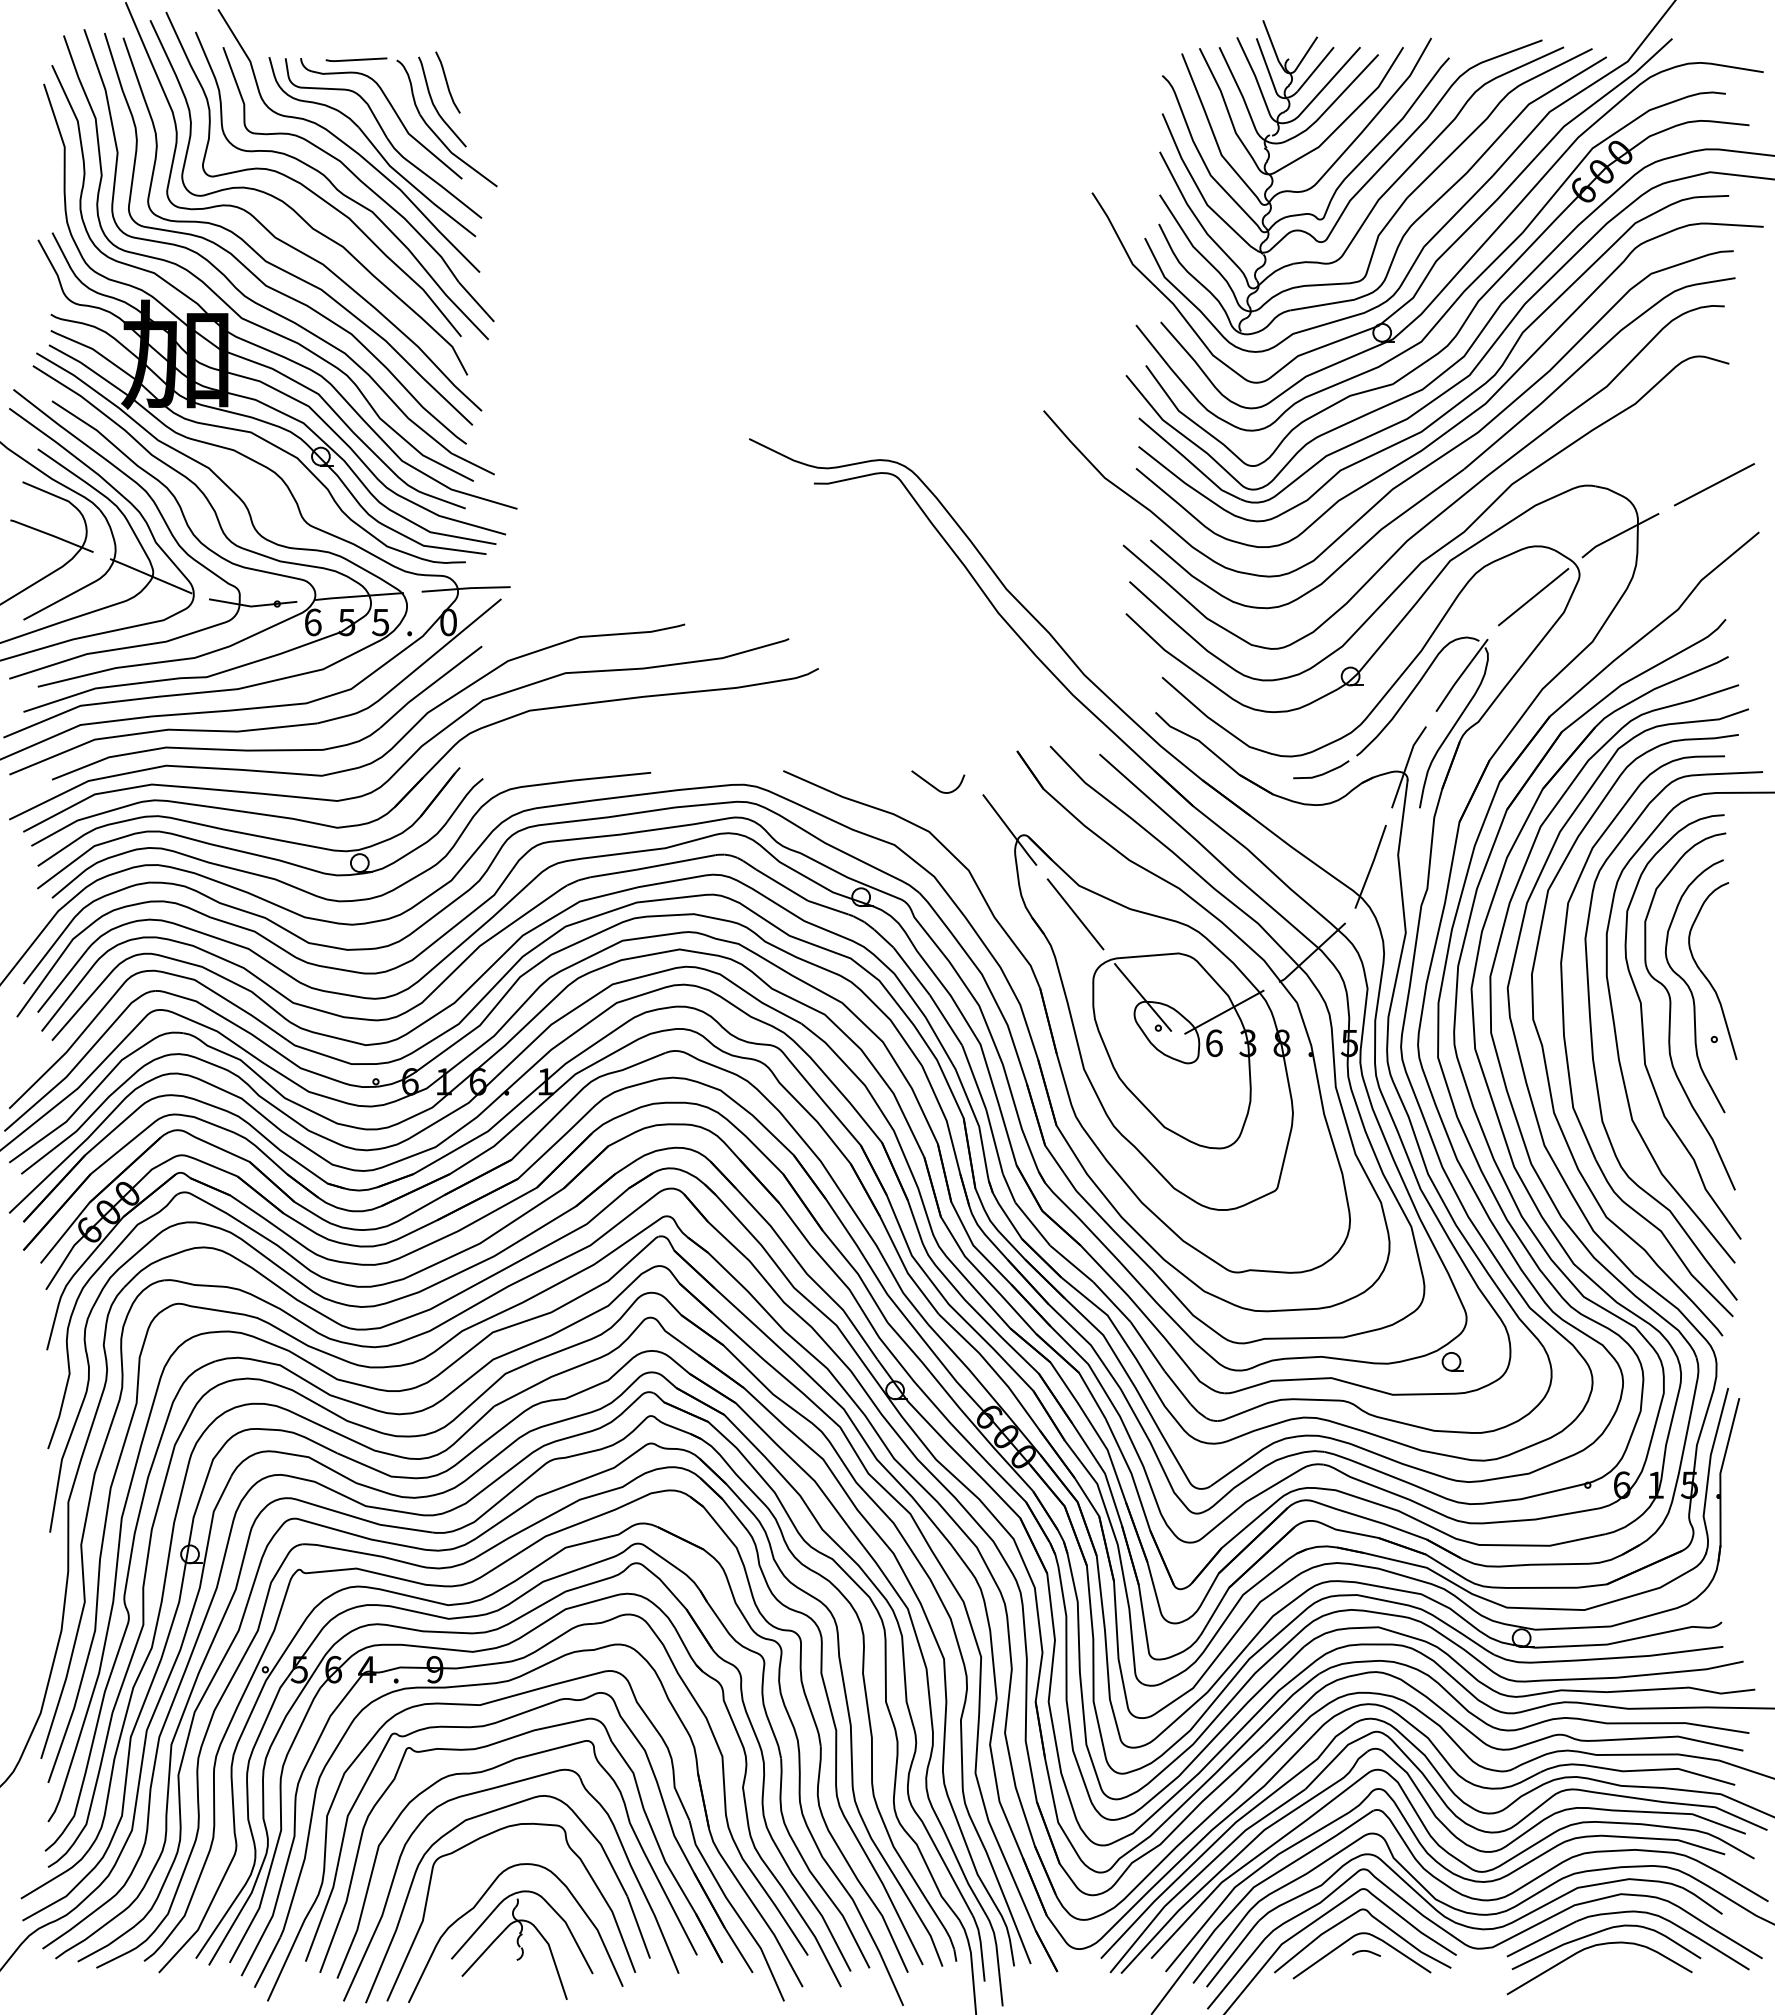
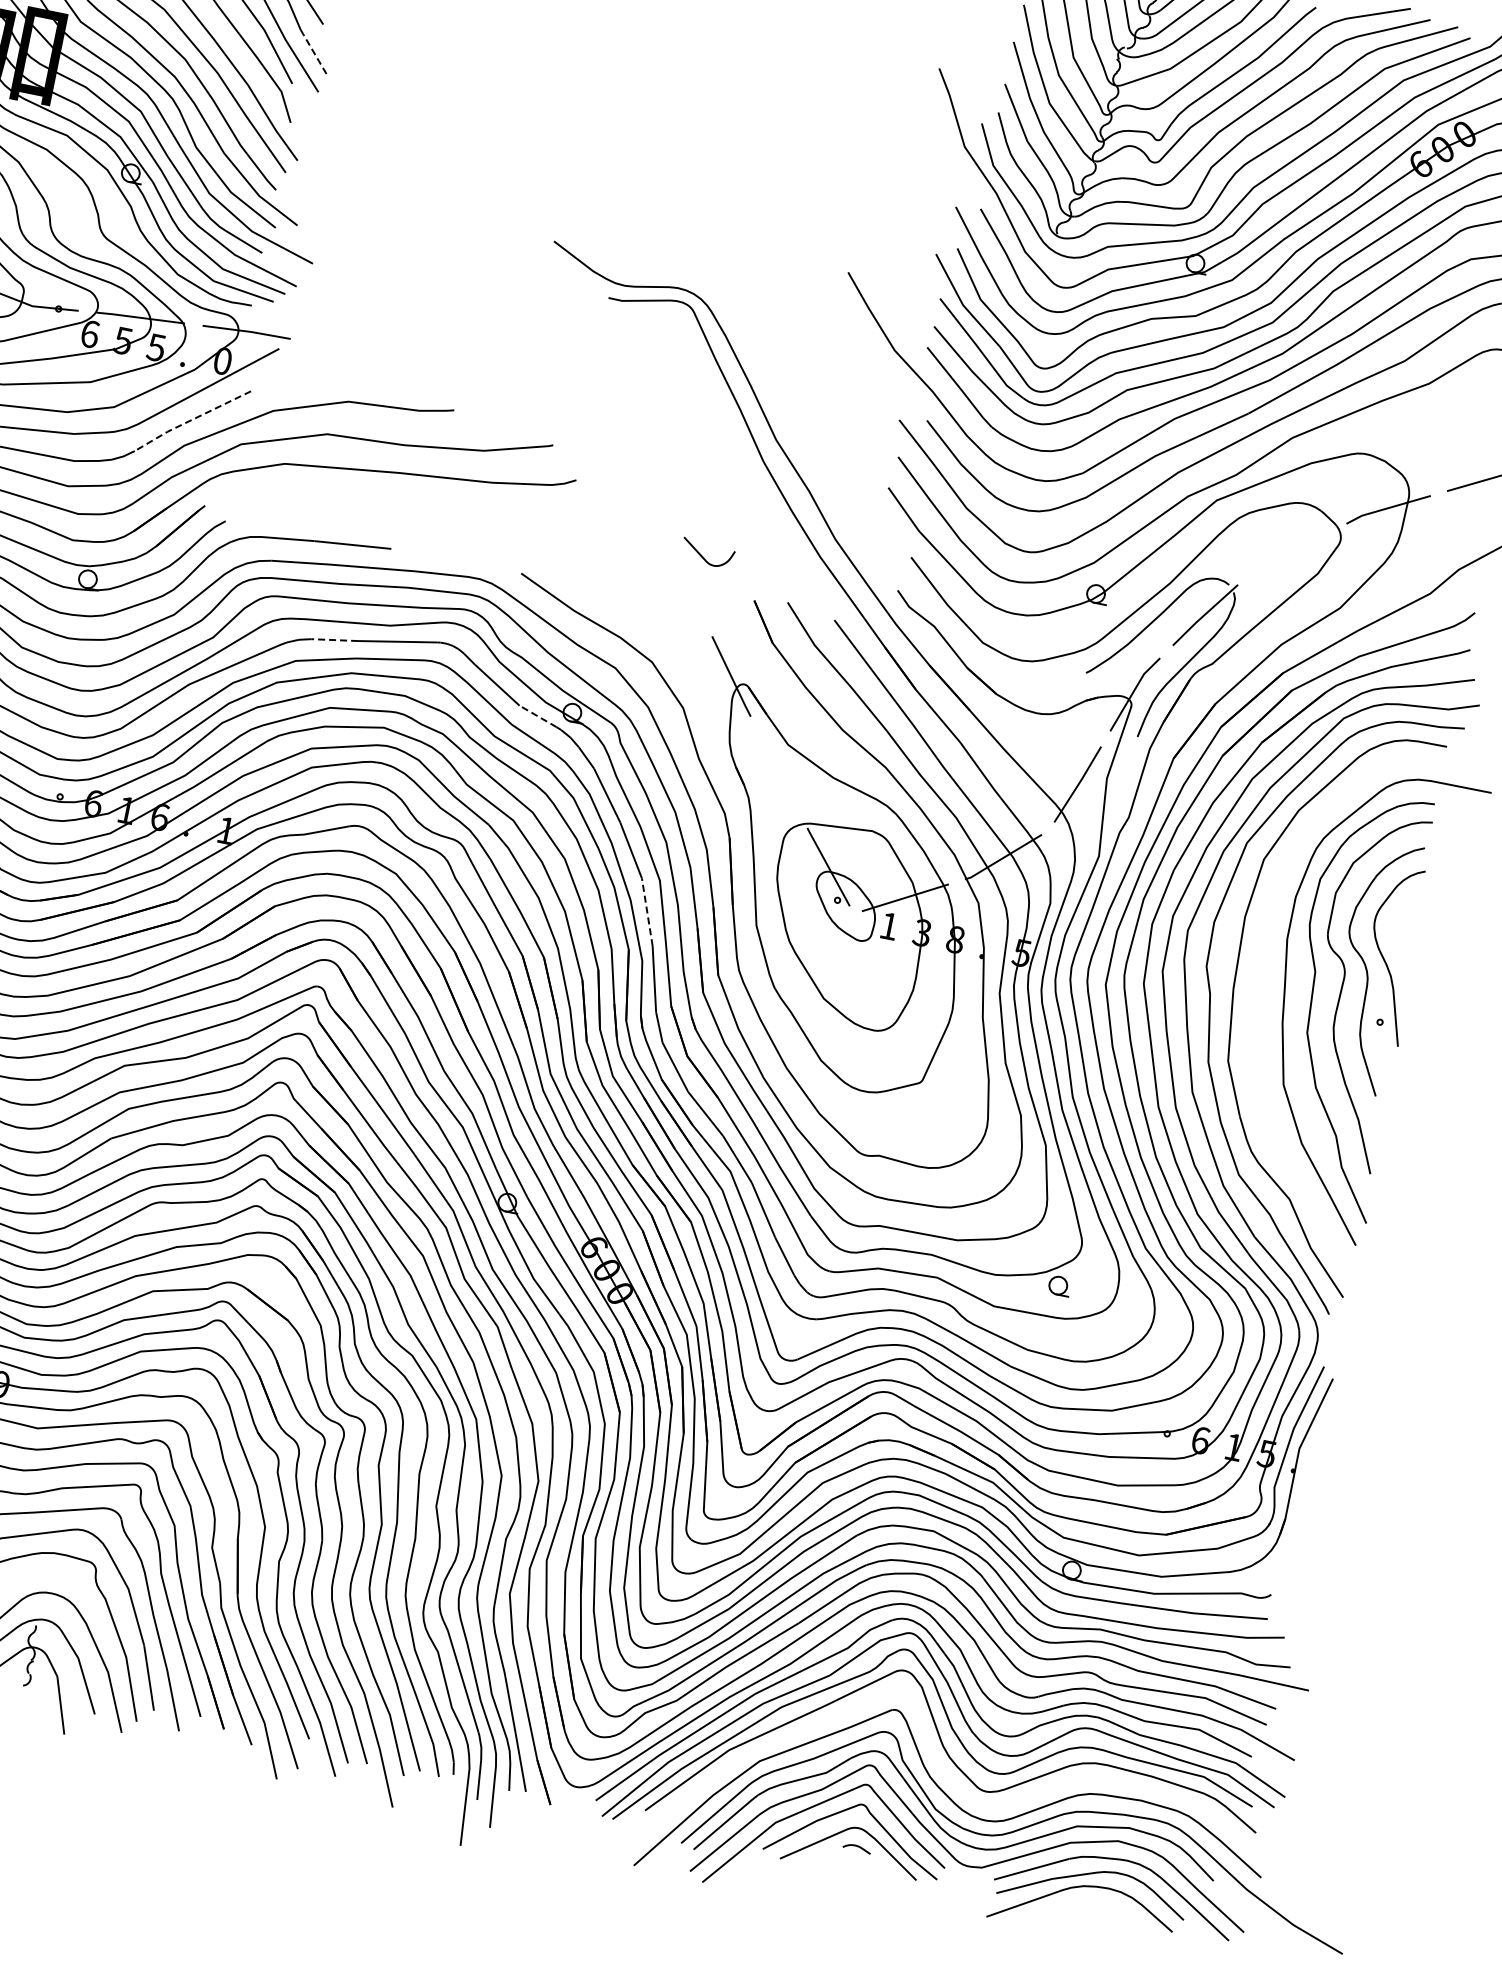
line: (476, 302) -> (314, 53), solid -> dashed
line: (1533, 597) -> (1290, 553), removed
line: (429, 686) -> (191, 420), solid -> dashed
line: (1321, 773) -> (1048, 683), removed
curve: (936, 787) -> (705, 558), moved
line: (613, 873) -> (334, 640), solid -> dashed
line: (827, 907) -> (537, 716), solid -> dashed
line: (1075, 914) -> (778, 772), removed
text: (1214, 1043) -> (889, 926), 6 -> 1
curve: (1593, 1047) -> (1260, 1006), removed
line: (974, 1077) -> (647, 911), solid -> dashed
curve: (1449, 1872) -> (954, 1785), removed

